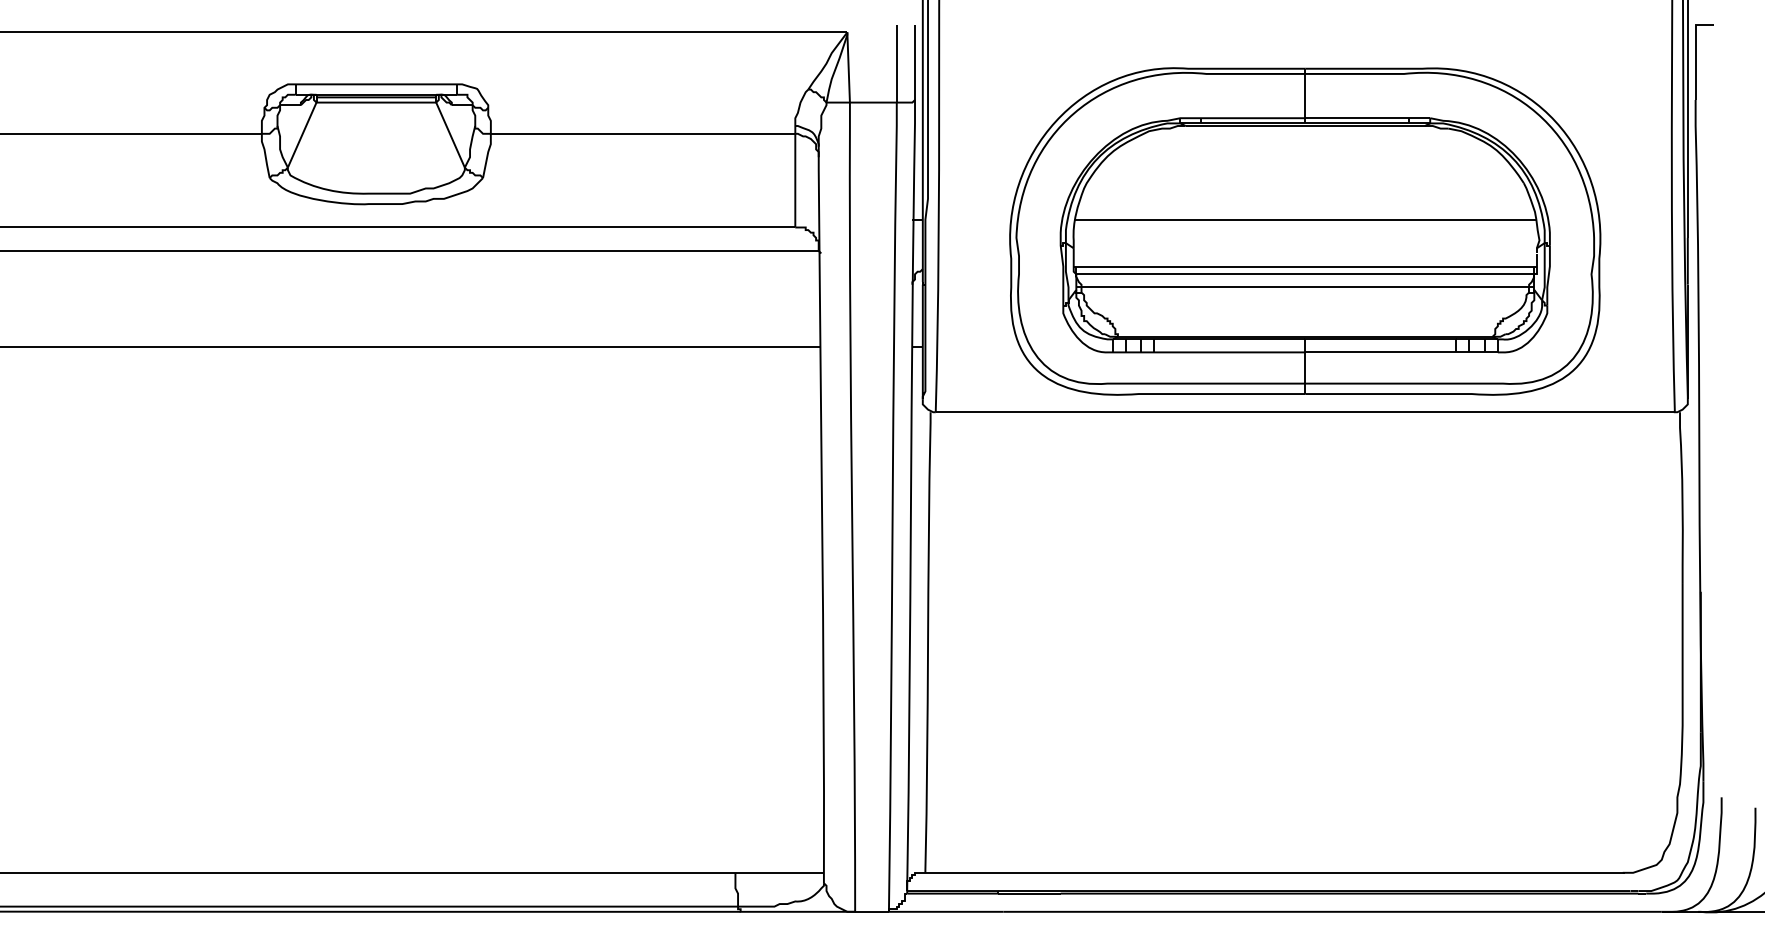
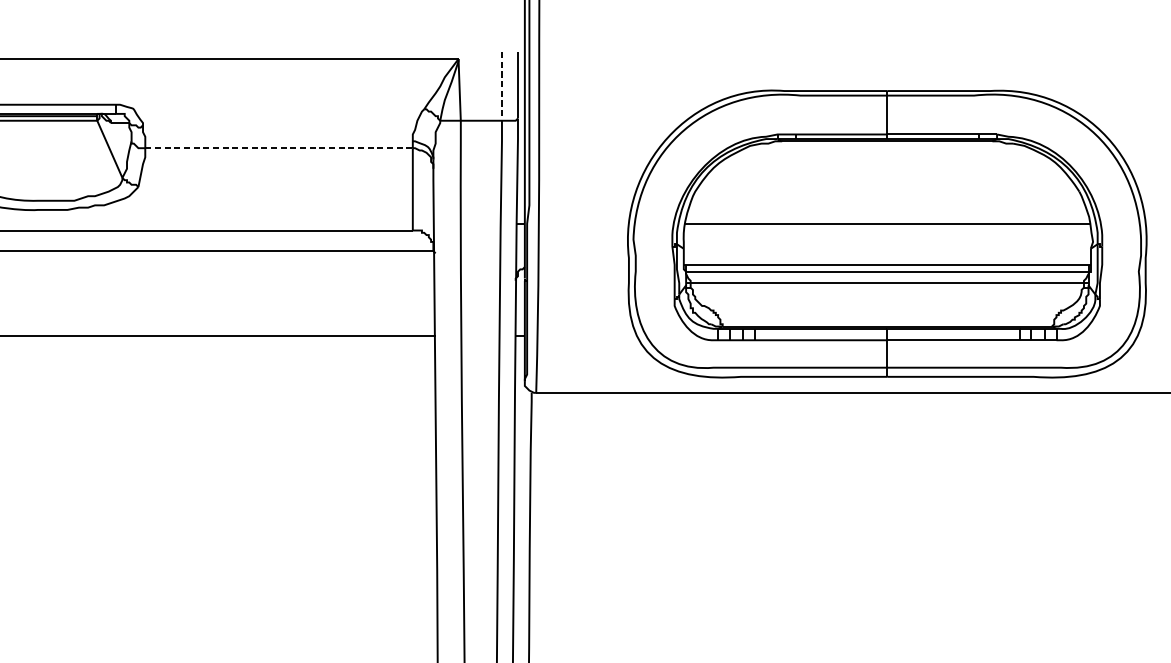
line: (896, 64) -> (501, 87), solid -> dashed
line: (643, 133) -> (279, 147), solid -> dashed
part: (1305, 231) -> (887, 234), moved

